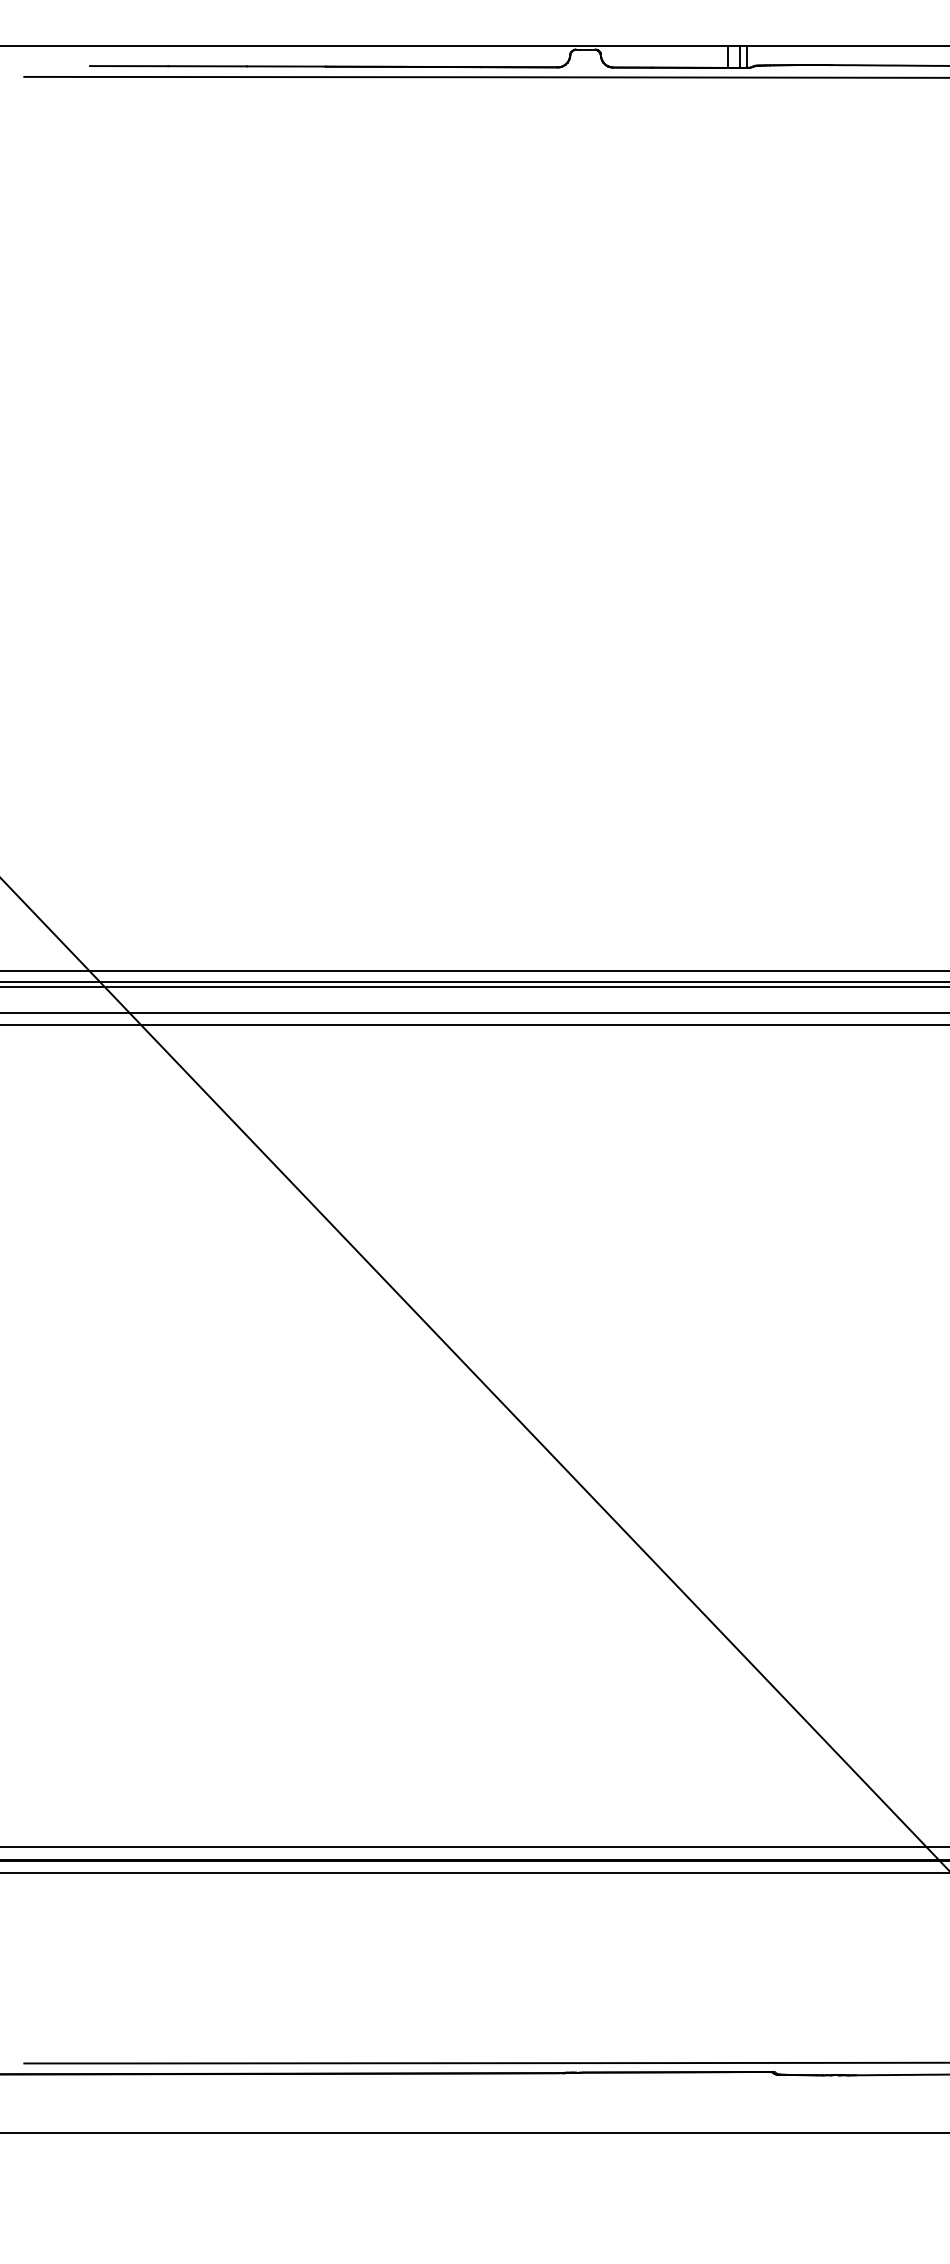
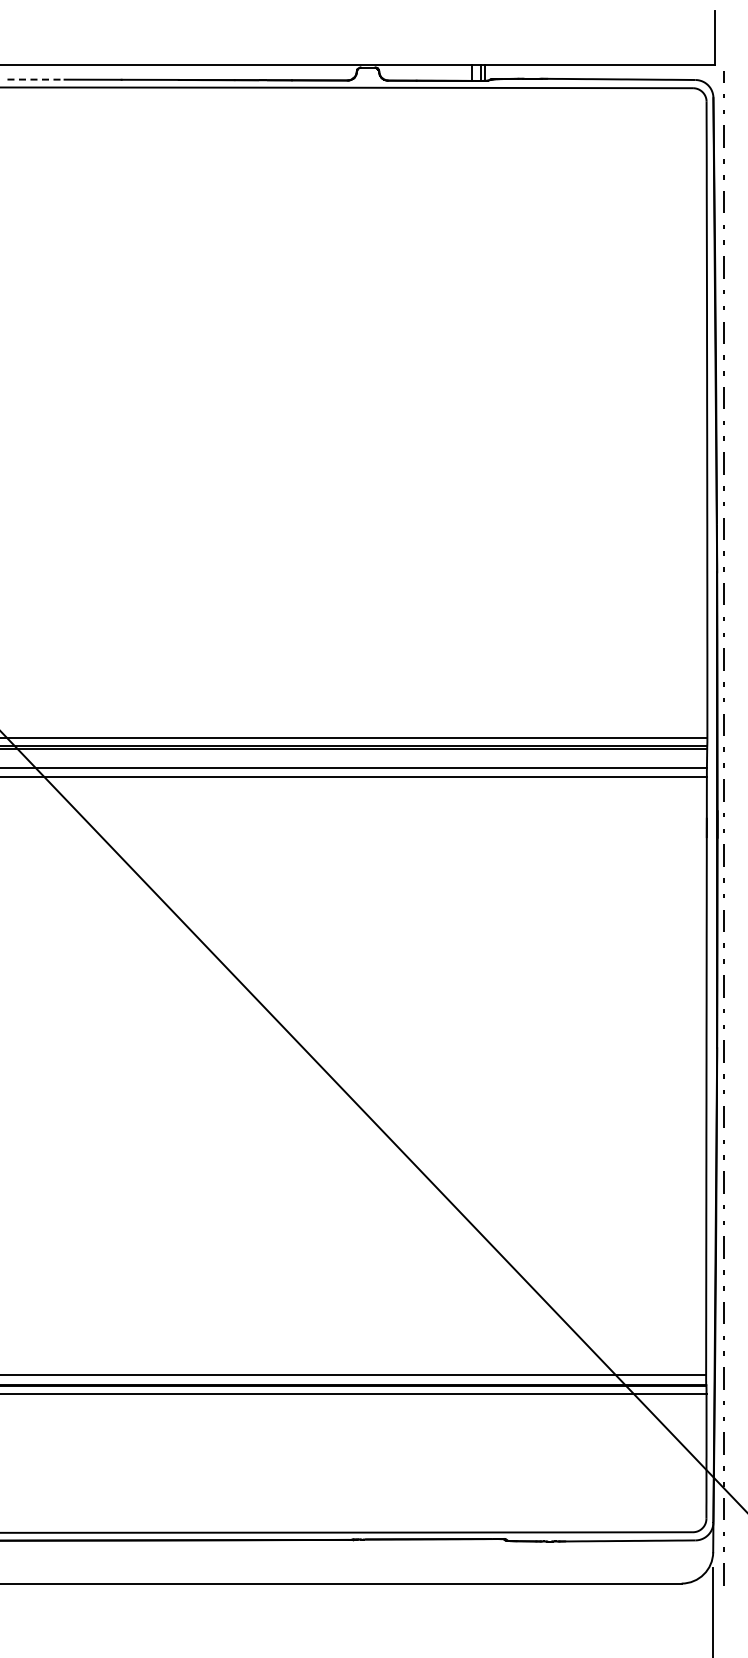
line: (129, 65) -> (36, 79), solid -> dashed

